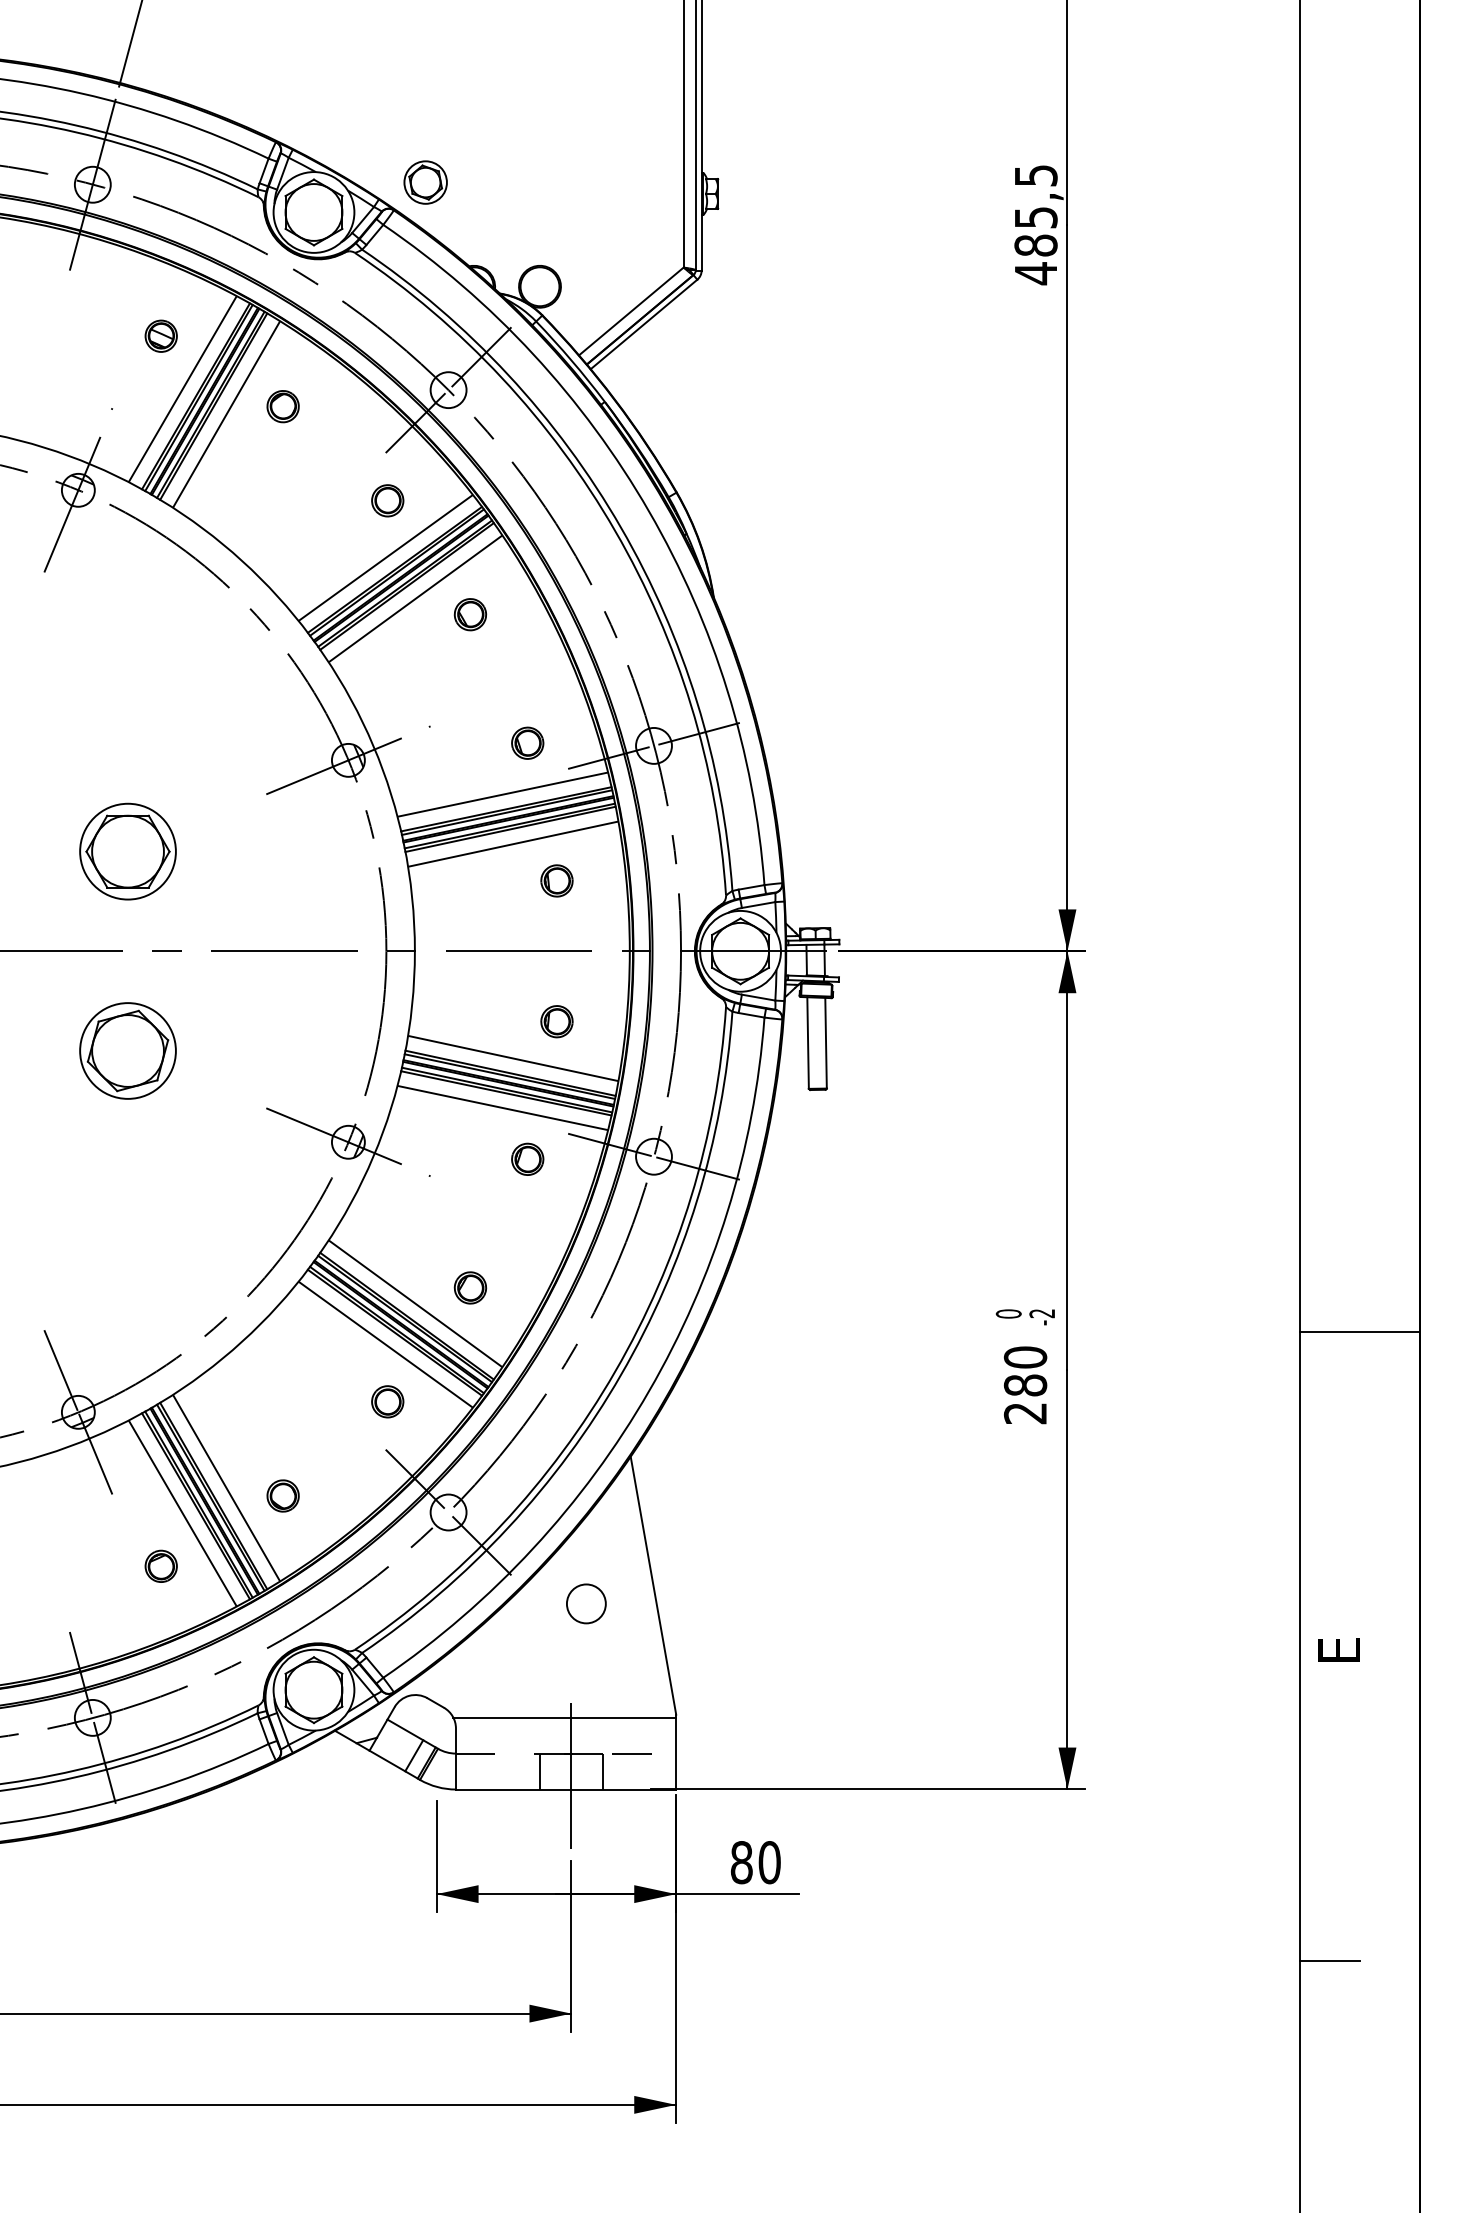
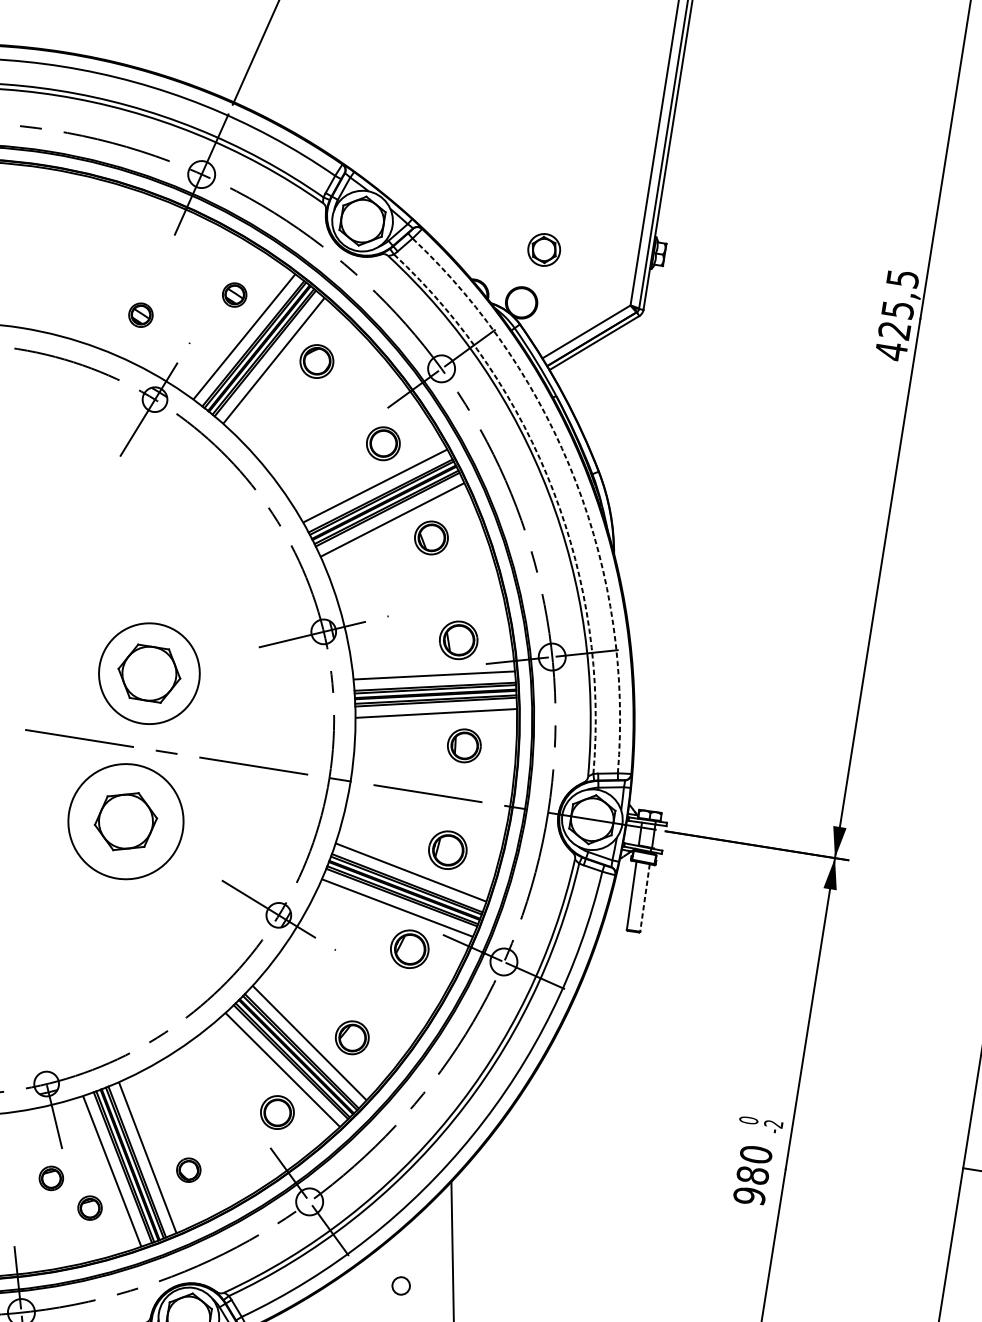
part: (425, 182) -> (544, 249), moved
text: (1035, 245) -> (894, 330), 485,5 -> 425,5
part: (41, 381) -> (140, 314), added
part: (282, 406) -> (316, 361), size x1.4
part: (387, 500) -> (383, 443), size x1.4
arc: (649, 511) -> (576, 482), solid -> dashed
arc: (621, 527) -> (553, 491), solid -> dashed
part: (470, 614) -> (431, 537), size x1.4
part: (527, 742) -> (458, 639), size x1.6
circle: (127, 851) -> (149, 673), size x1.4
part: (556, 880) -> (464, 745), size x1.4
part: (556, 1021) -> (447, 850), size x1.6
line: (826, 1043) -> (645, 898), solid -> dashed
circle: (127, 1050) -> (125, 821), size x1.6
part: (527, 1158) -> (409, 948), size x1.6
part: (470, 1287) -> (352, 1037), size x1.4
line: (60, 1370) -> (38, 1050), removed
part: (387, 1401) -> (277, 1112), size x1.4
text: (1025, 1413) -> (749, 1196), 280 -> 980
part: (103, 1534) -> (50, 1177), added
circle: (585, 1603) -> (400, 1285), size x0.6

